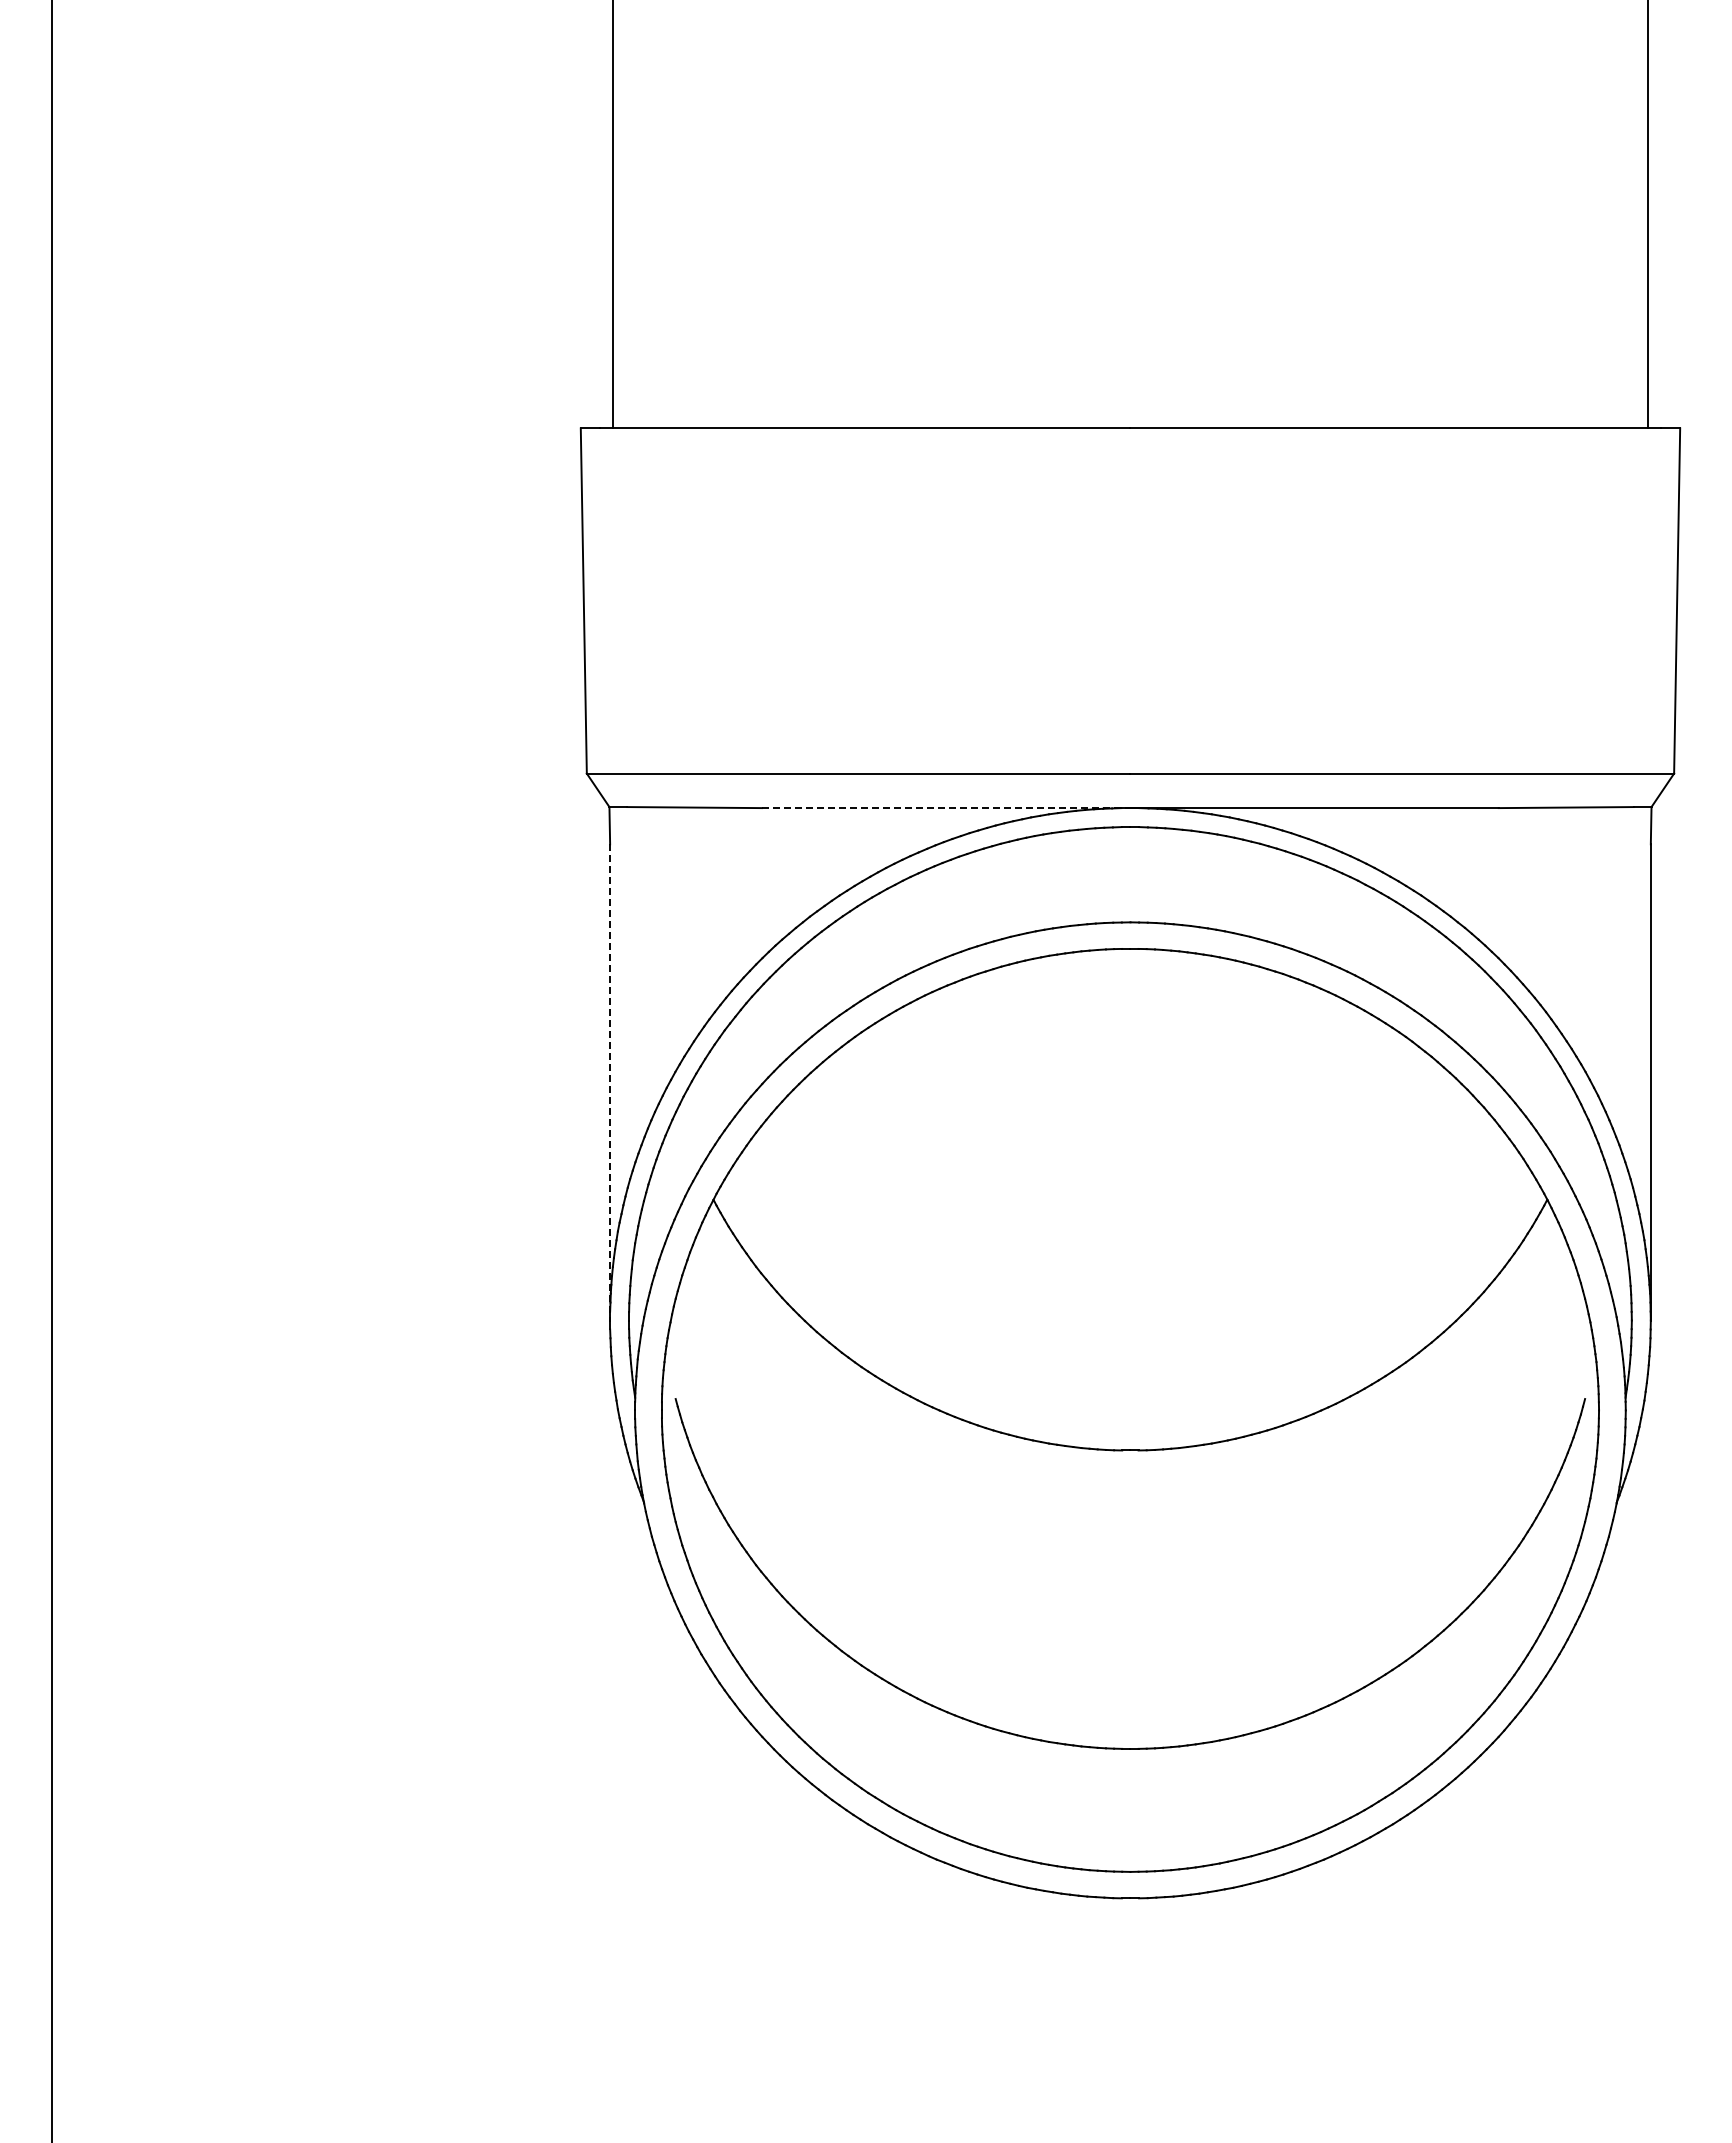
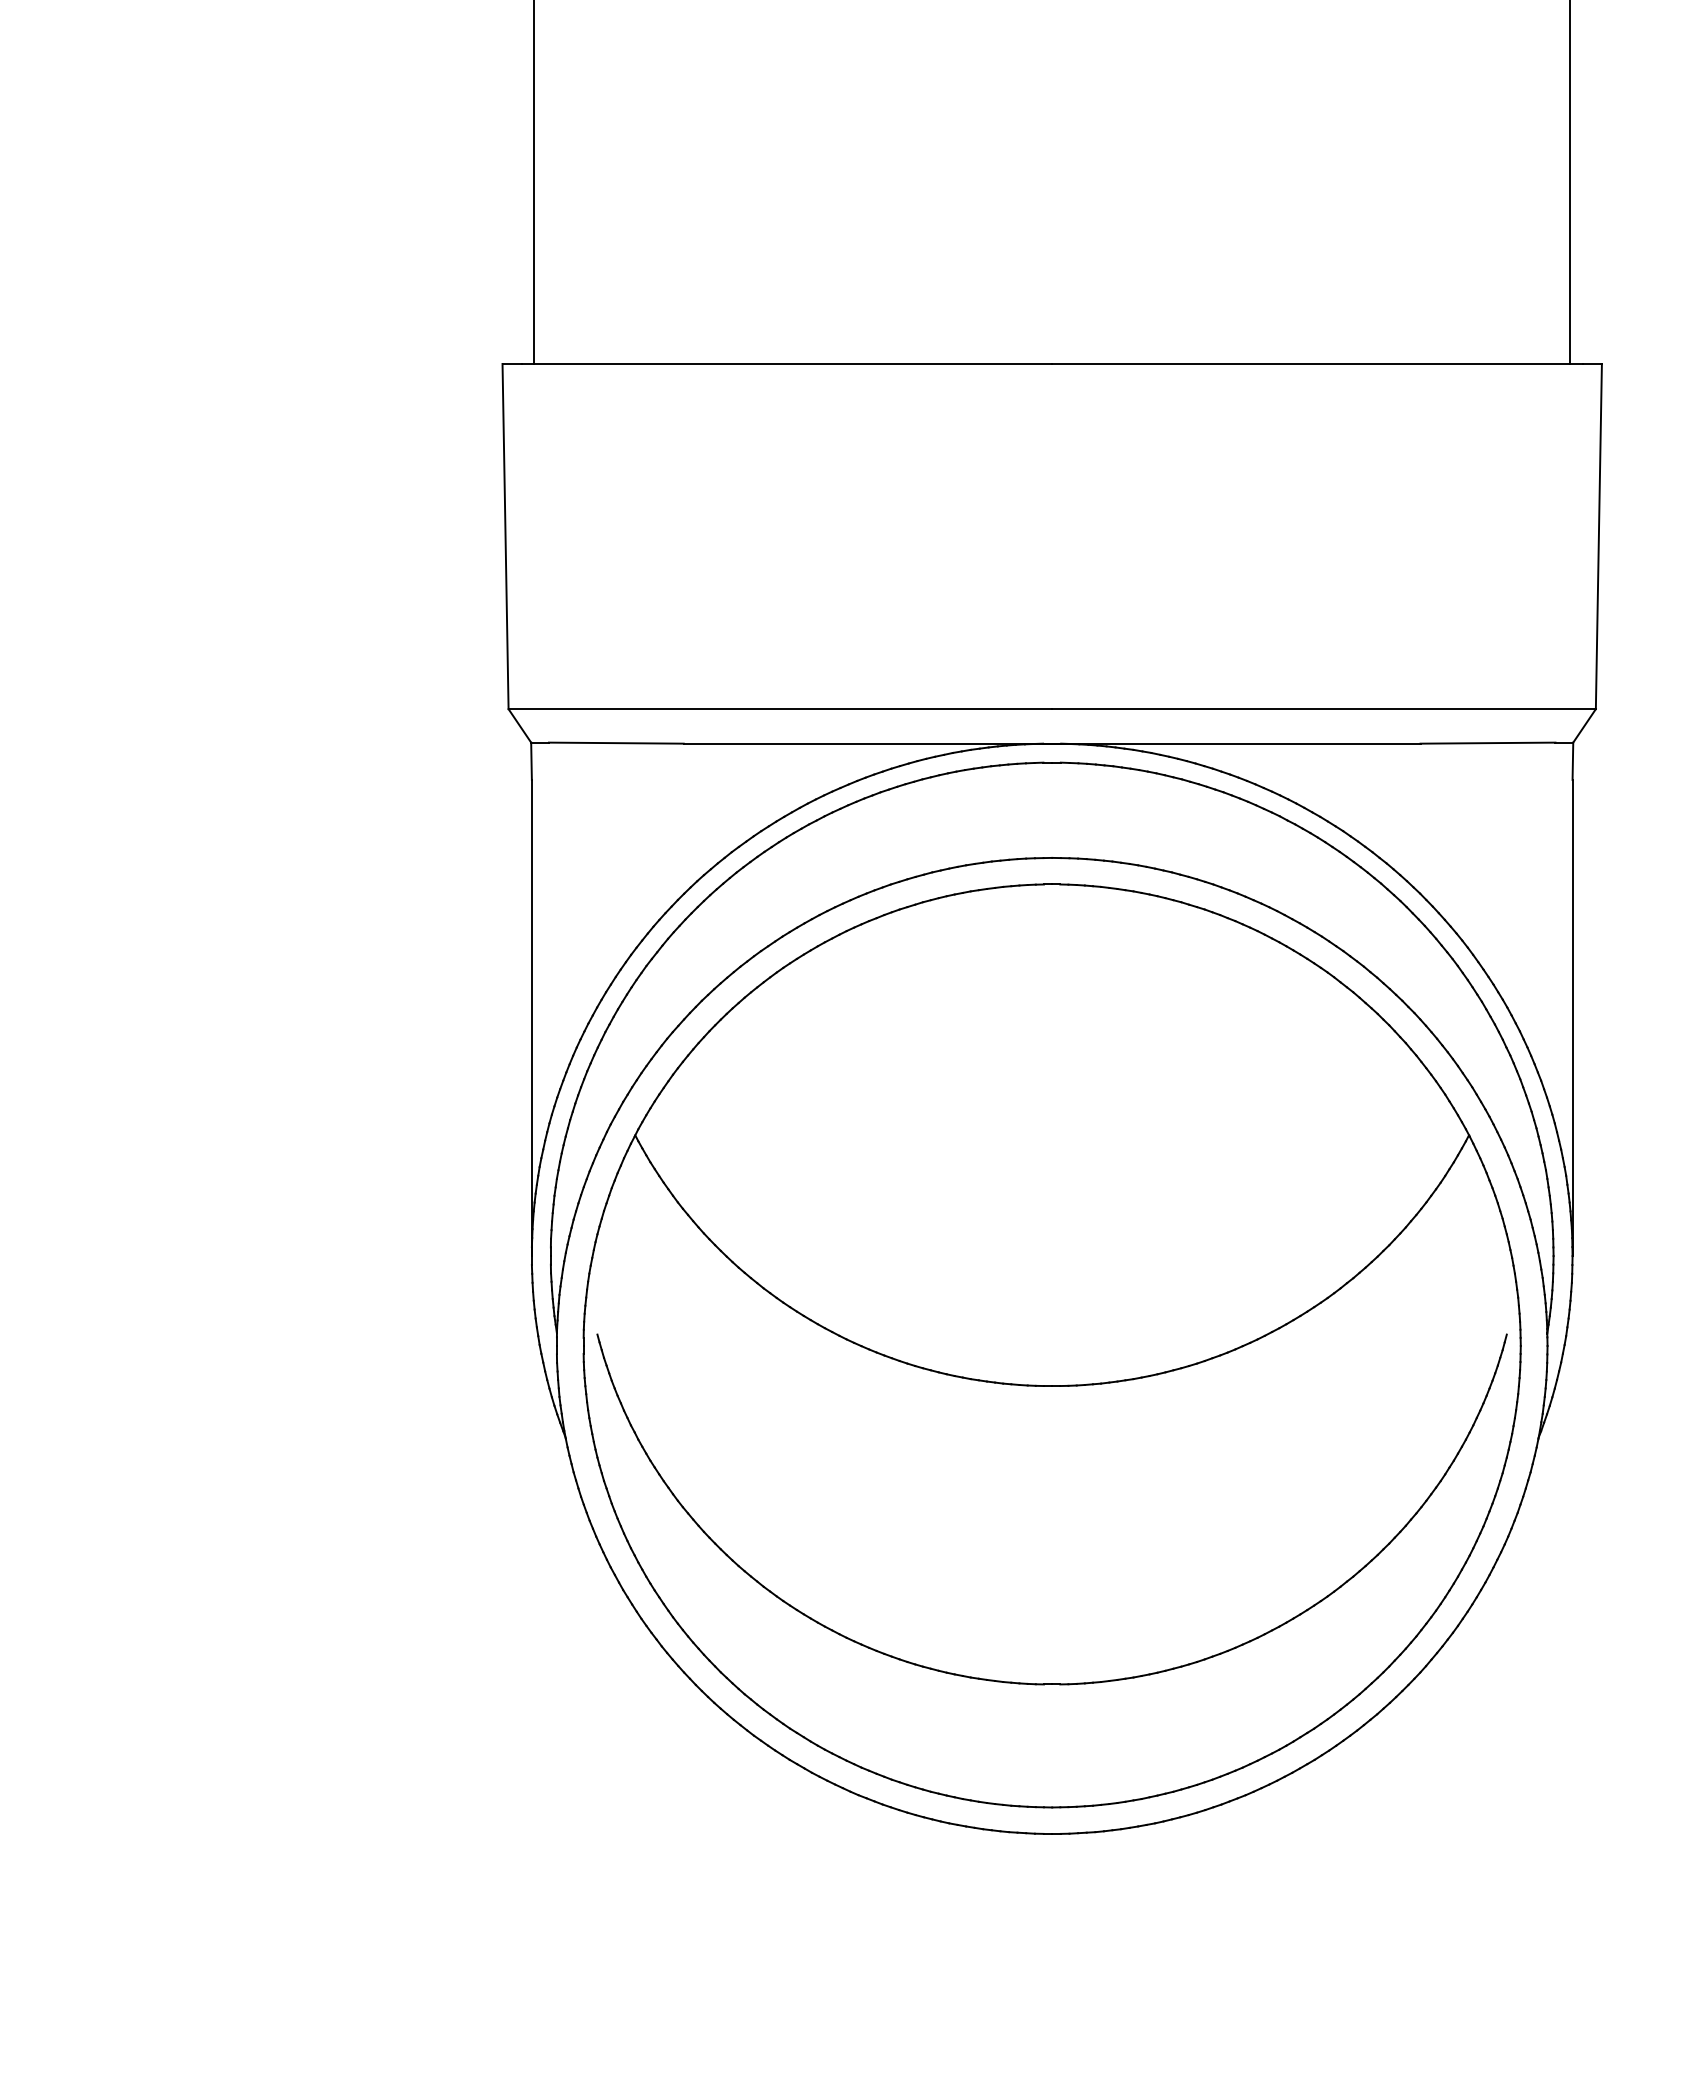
line: (946, 808) -> (868, 744), dashed -> solid
line: (610, 1082) -> (532, 1018), dashed -> solid

